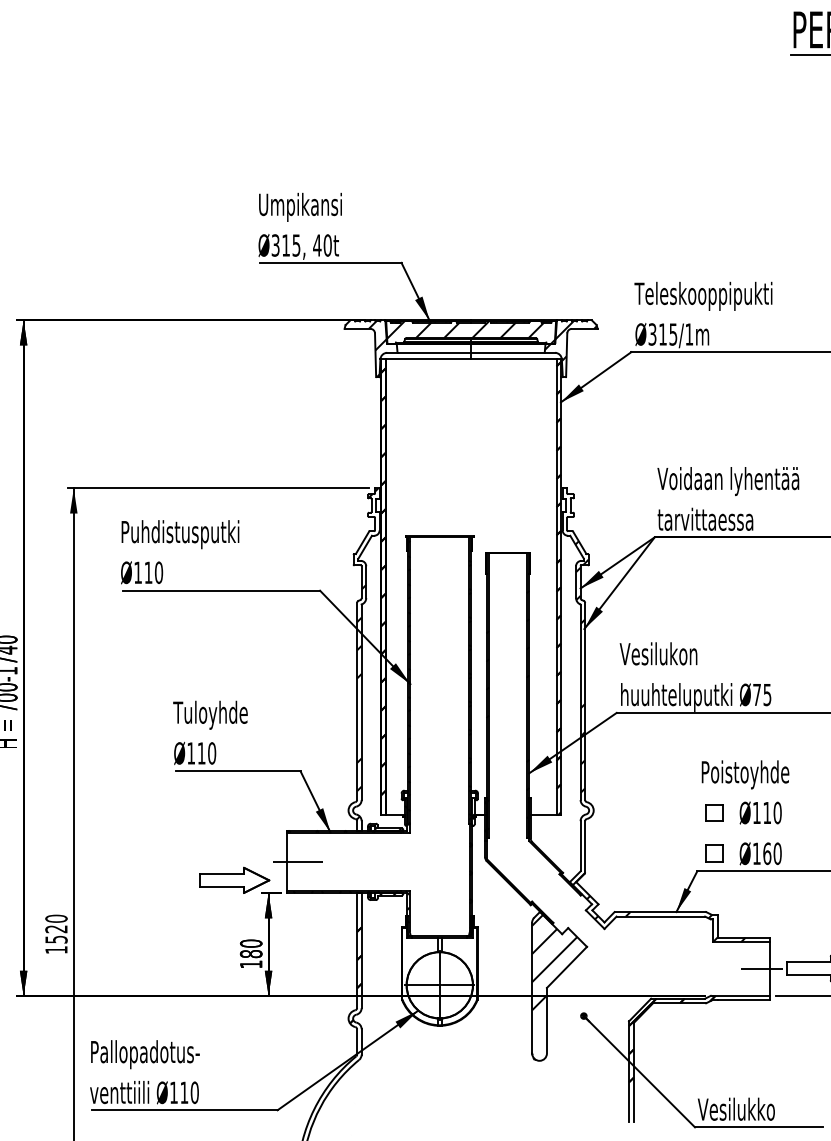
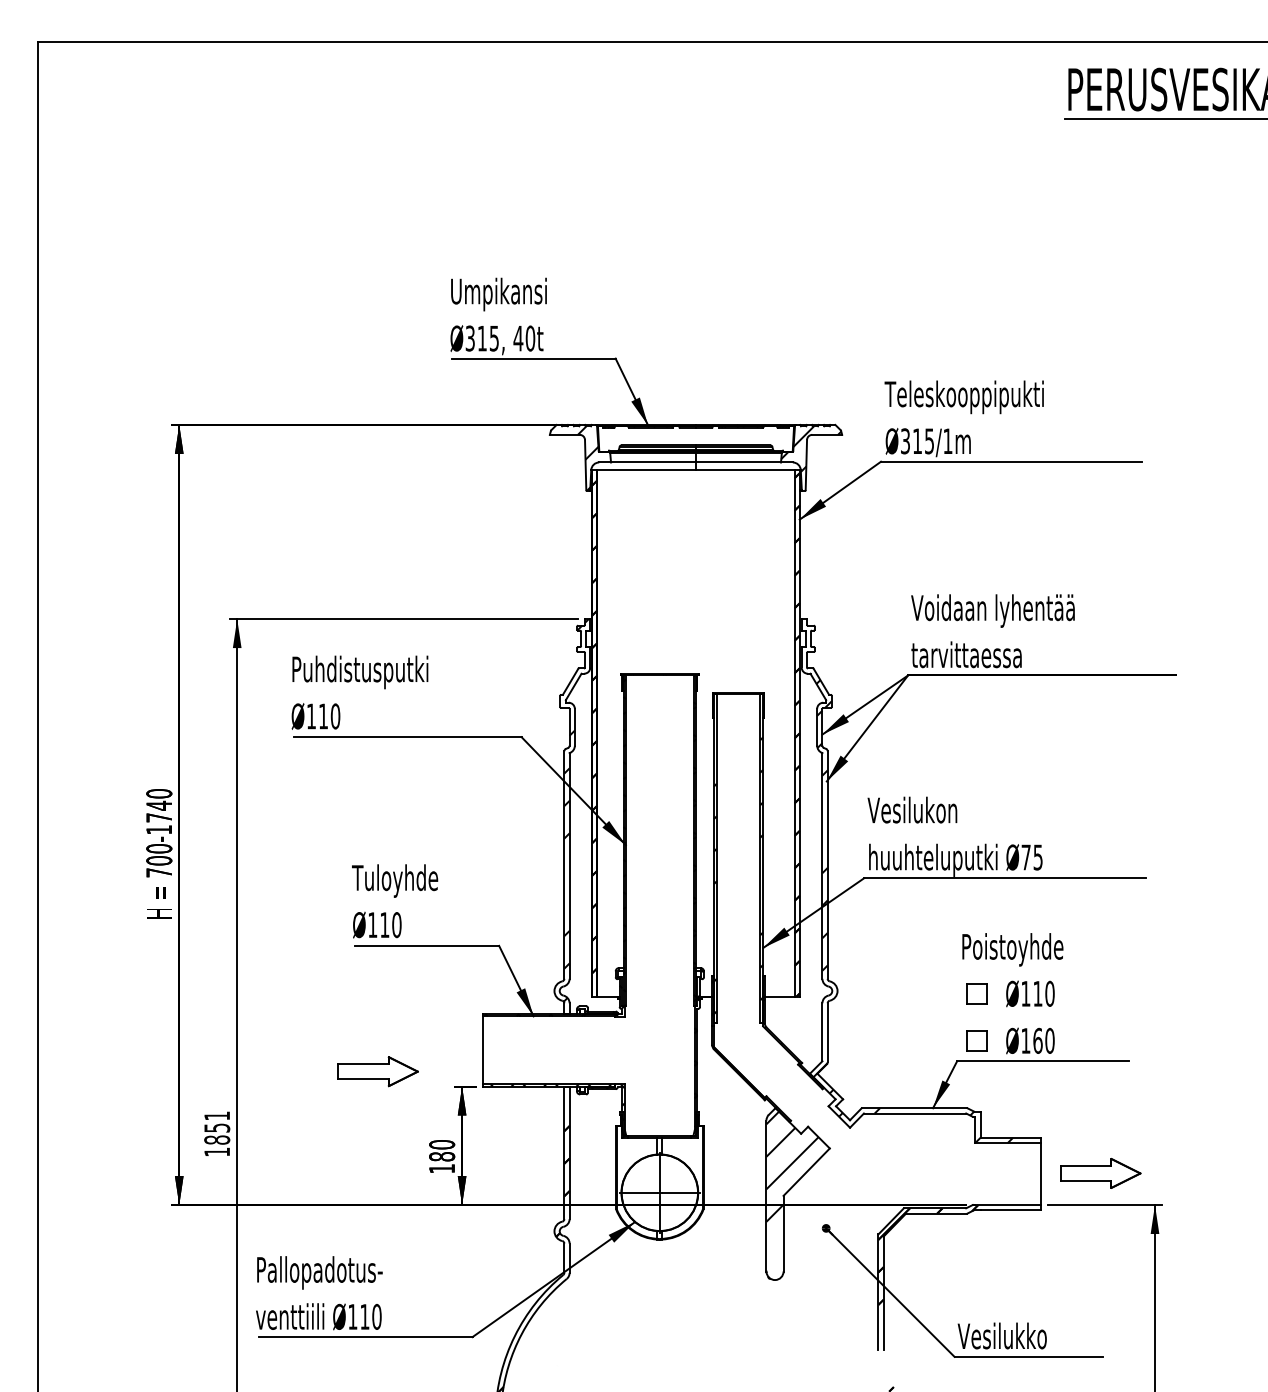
hatch: (470, 332) -> (695, 438), removed
line: (298, 862) -> (496, 1050), removed
part: (234, 880) -> (377, 1071), moved
text: (56, 928) -> (217, 1127), 1520 -> 1851
line: (761, 969) -> (1031, 1174), removed

